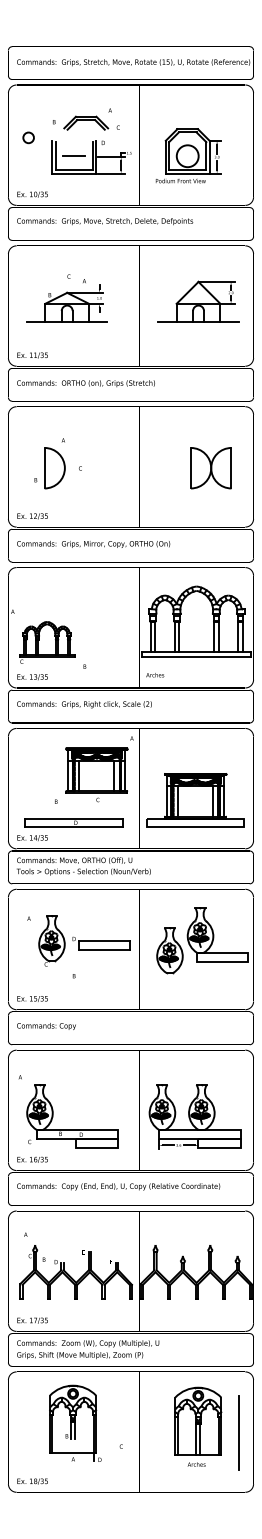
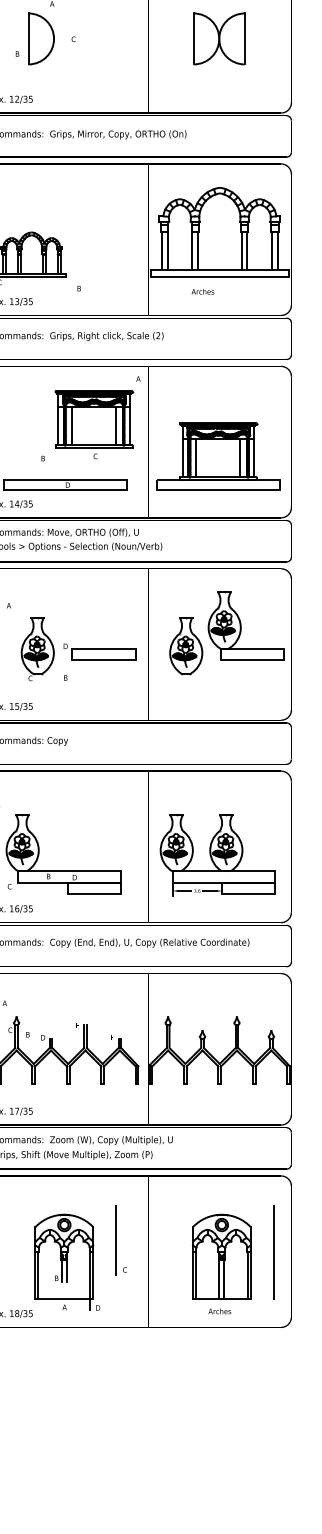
part: (210, 468) -> (218, 39), moved
text: (155, 675) -> (203, 292), moved
part: (84, 940) -> (78, 648), moved
part: (75, 1422) -> (67, 1261), moved
line: (114, 1423) -> (116, 1240), added
part: (198, 1426) -> (222, 1263), moved

